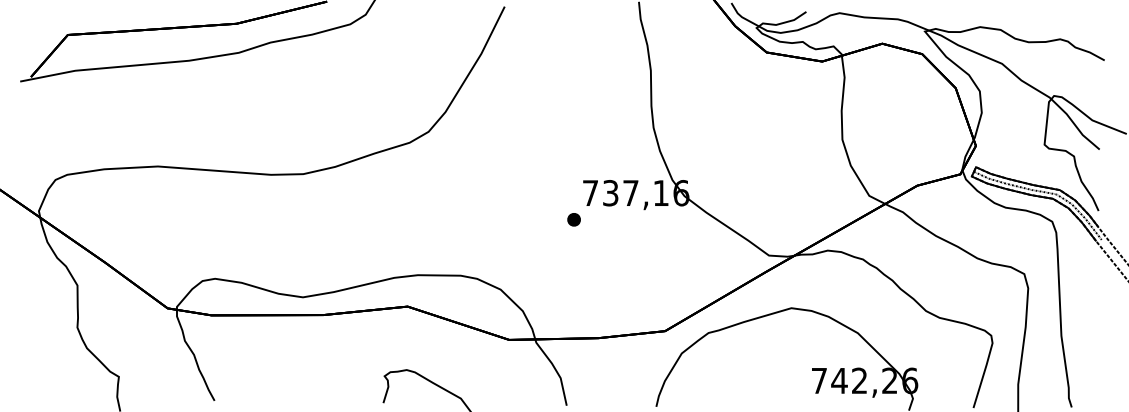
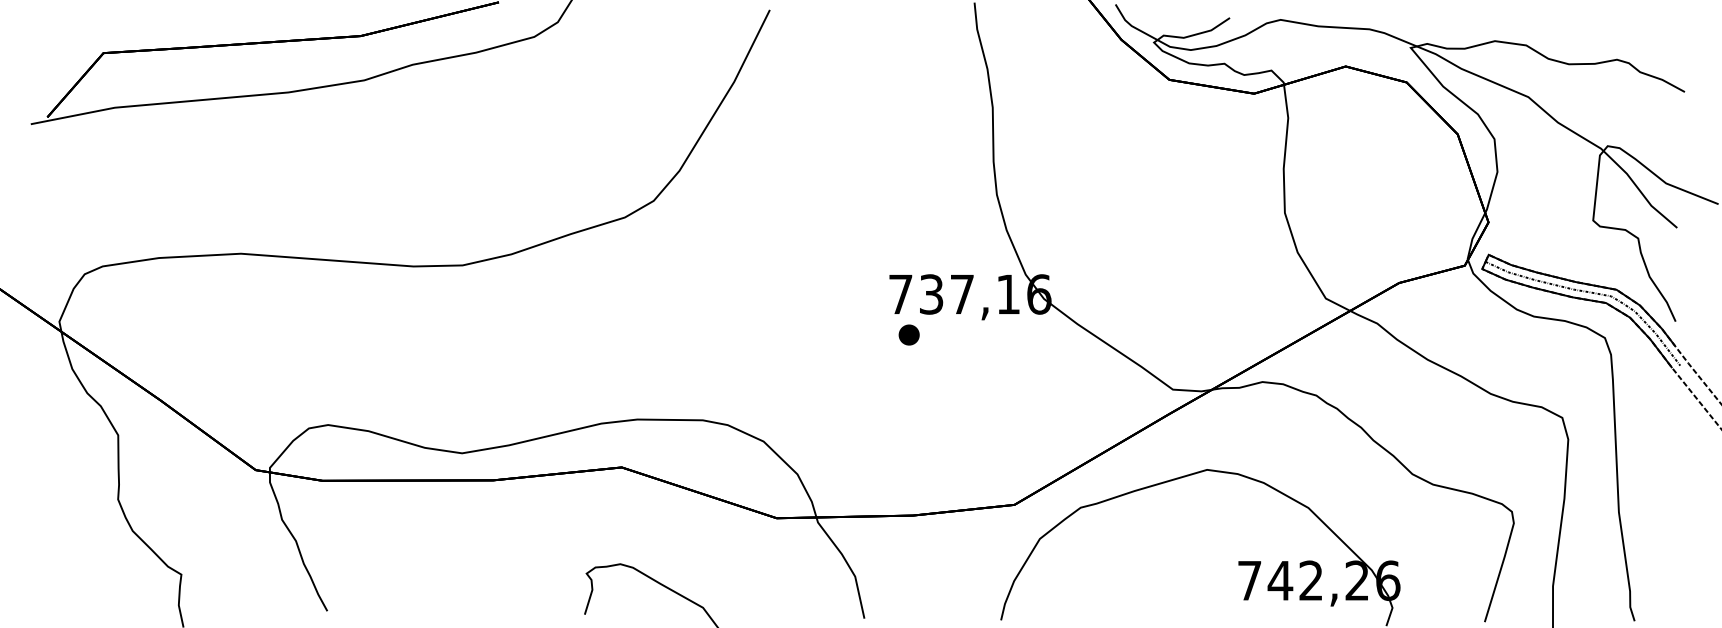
part: (573, 219) -> (908, 334), moved

